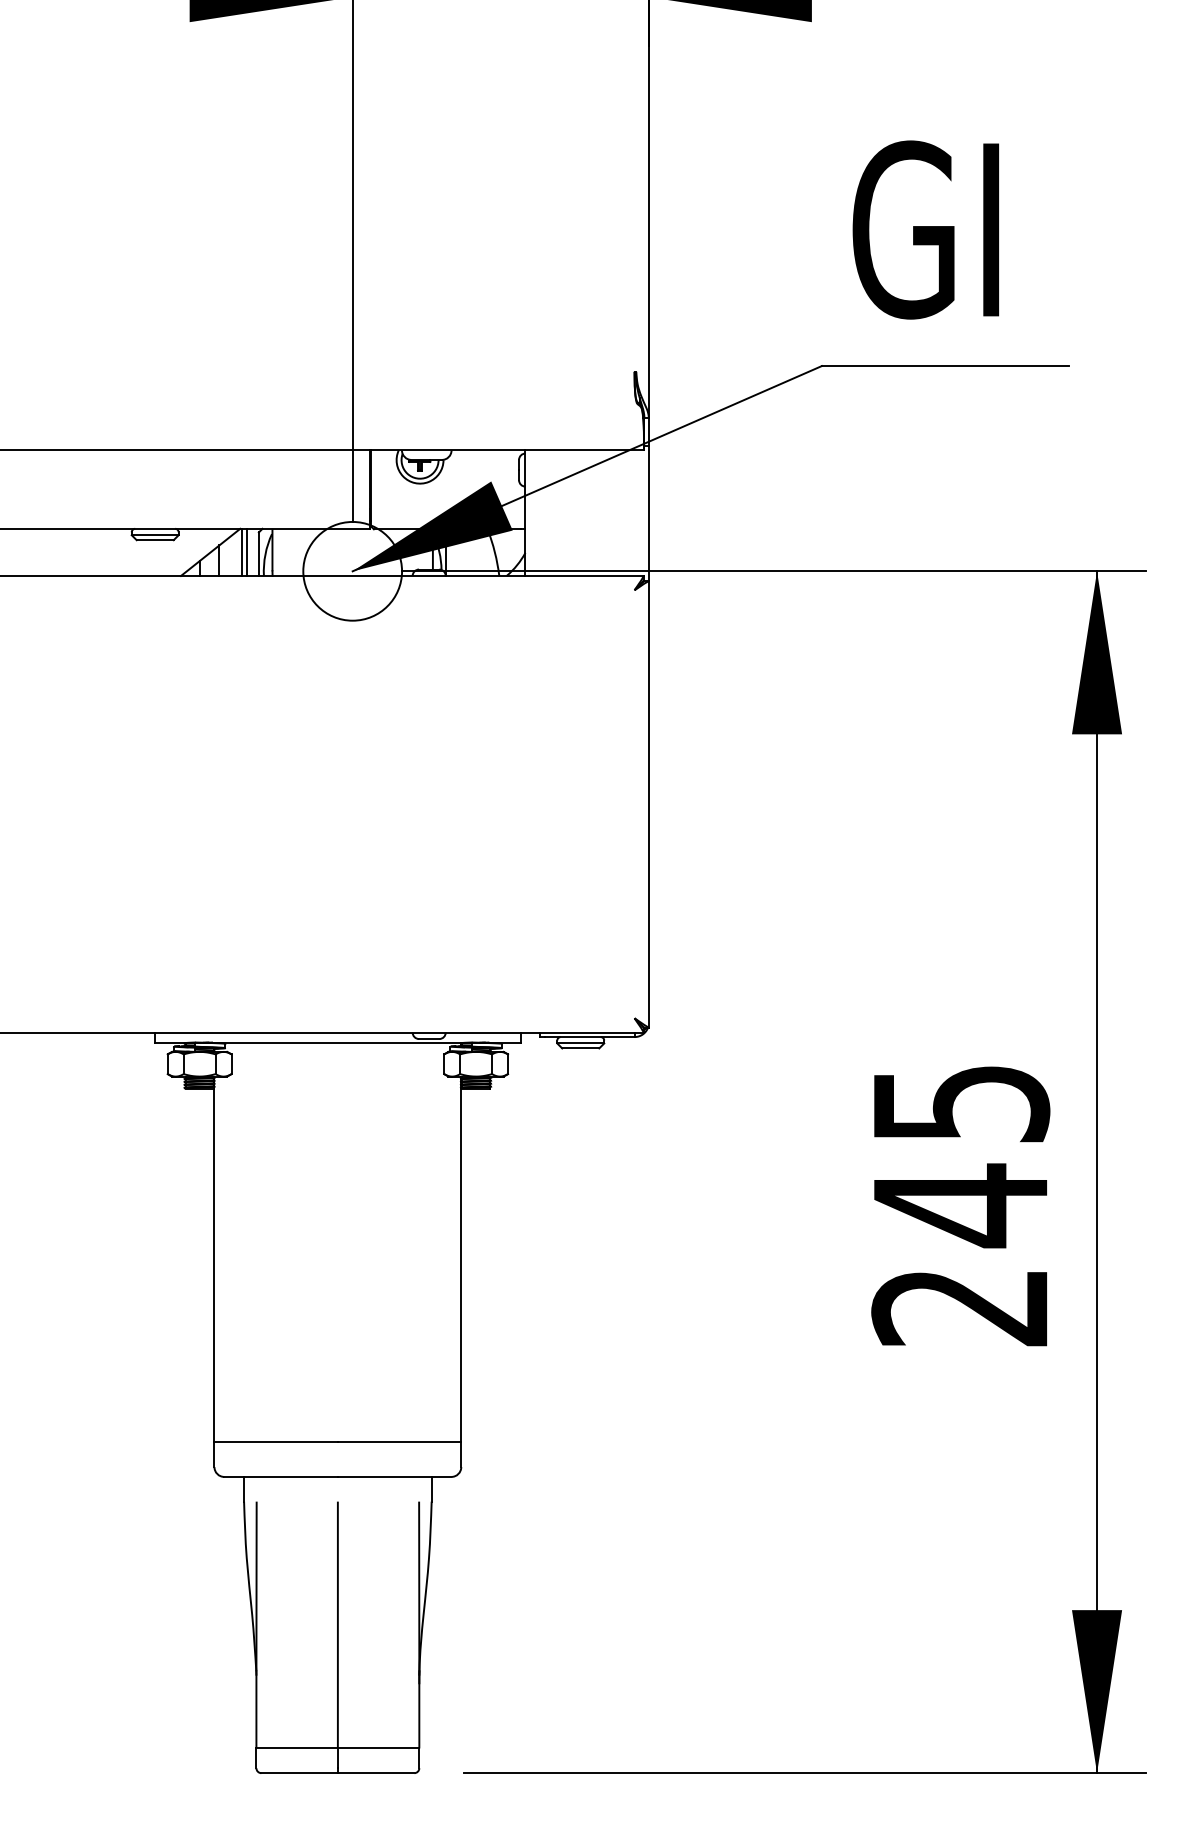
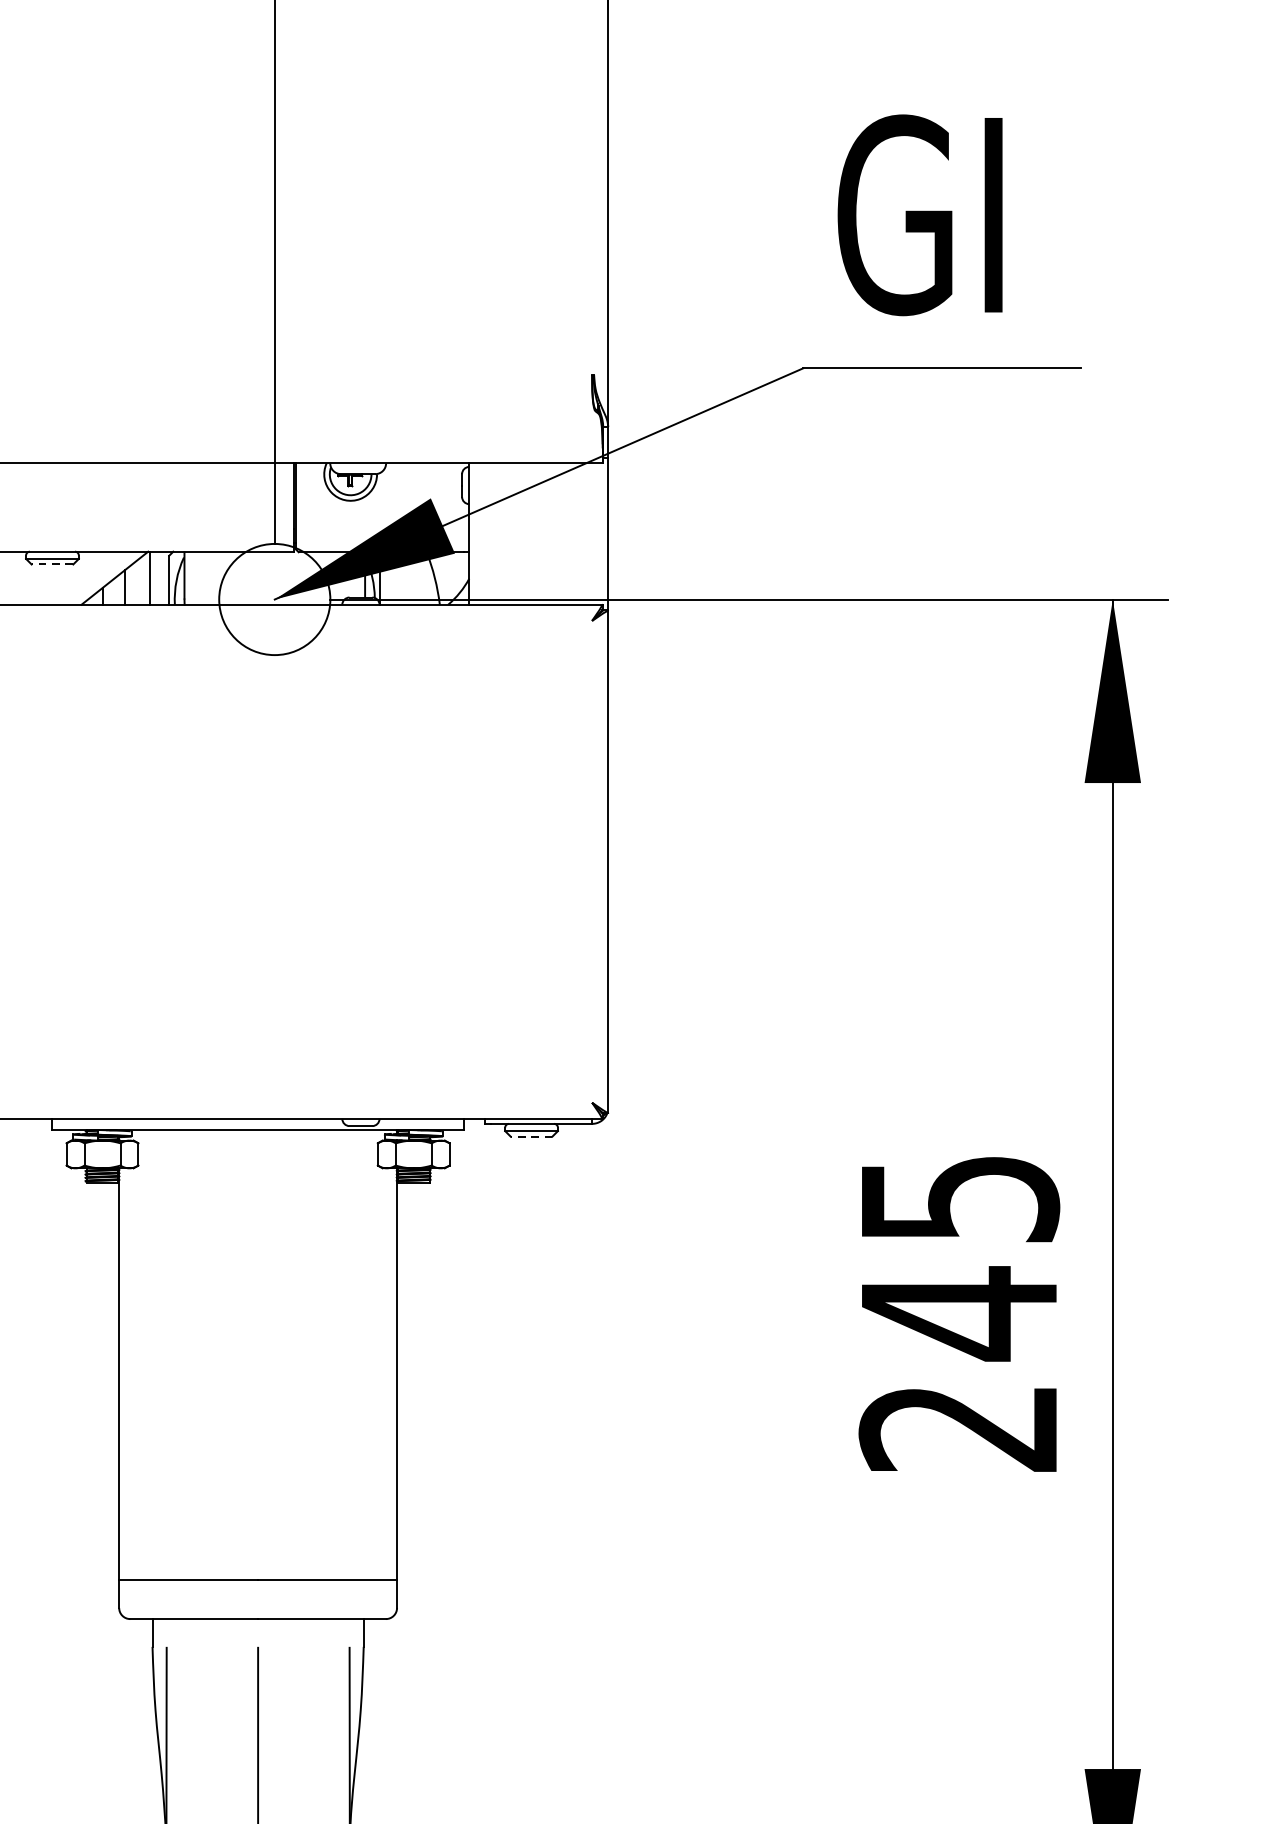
line: (155, 540) -> (52, 564), solid -> dashed
line: (246, 551) -> (155, 577), removed
line: (580, 1048) -> (531, 1136), solid -> dashed

